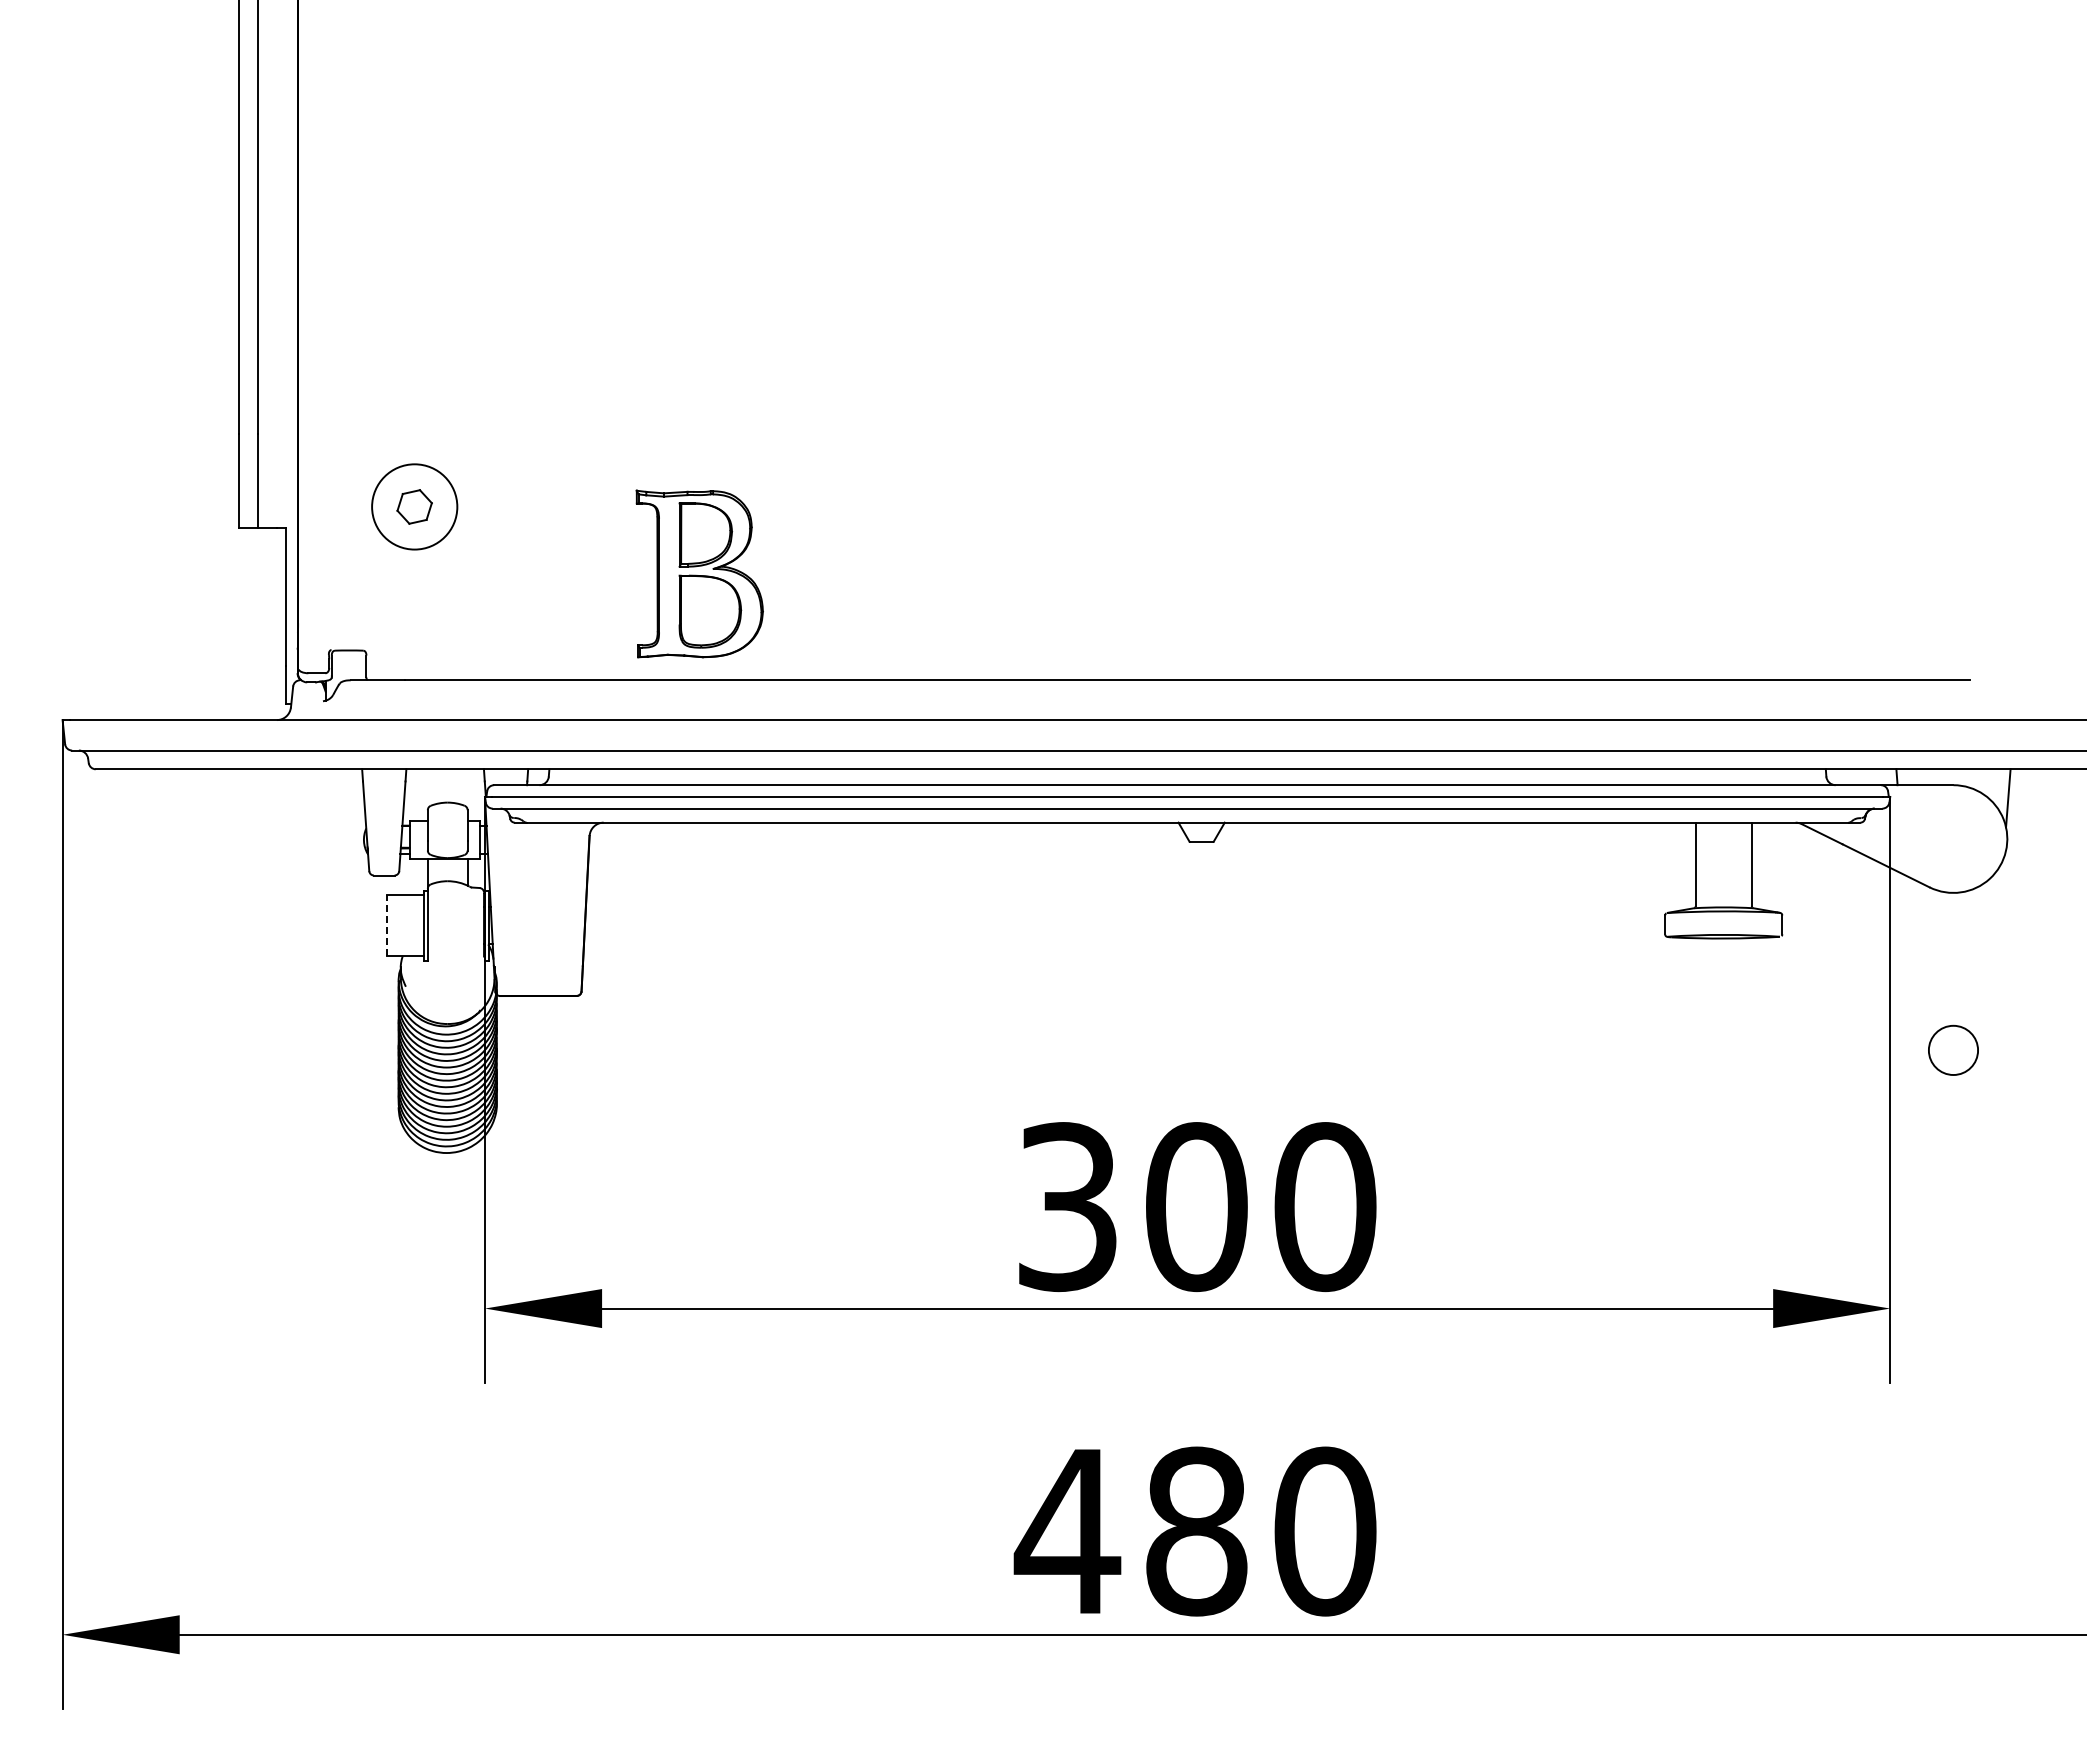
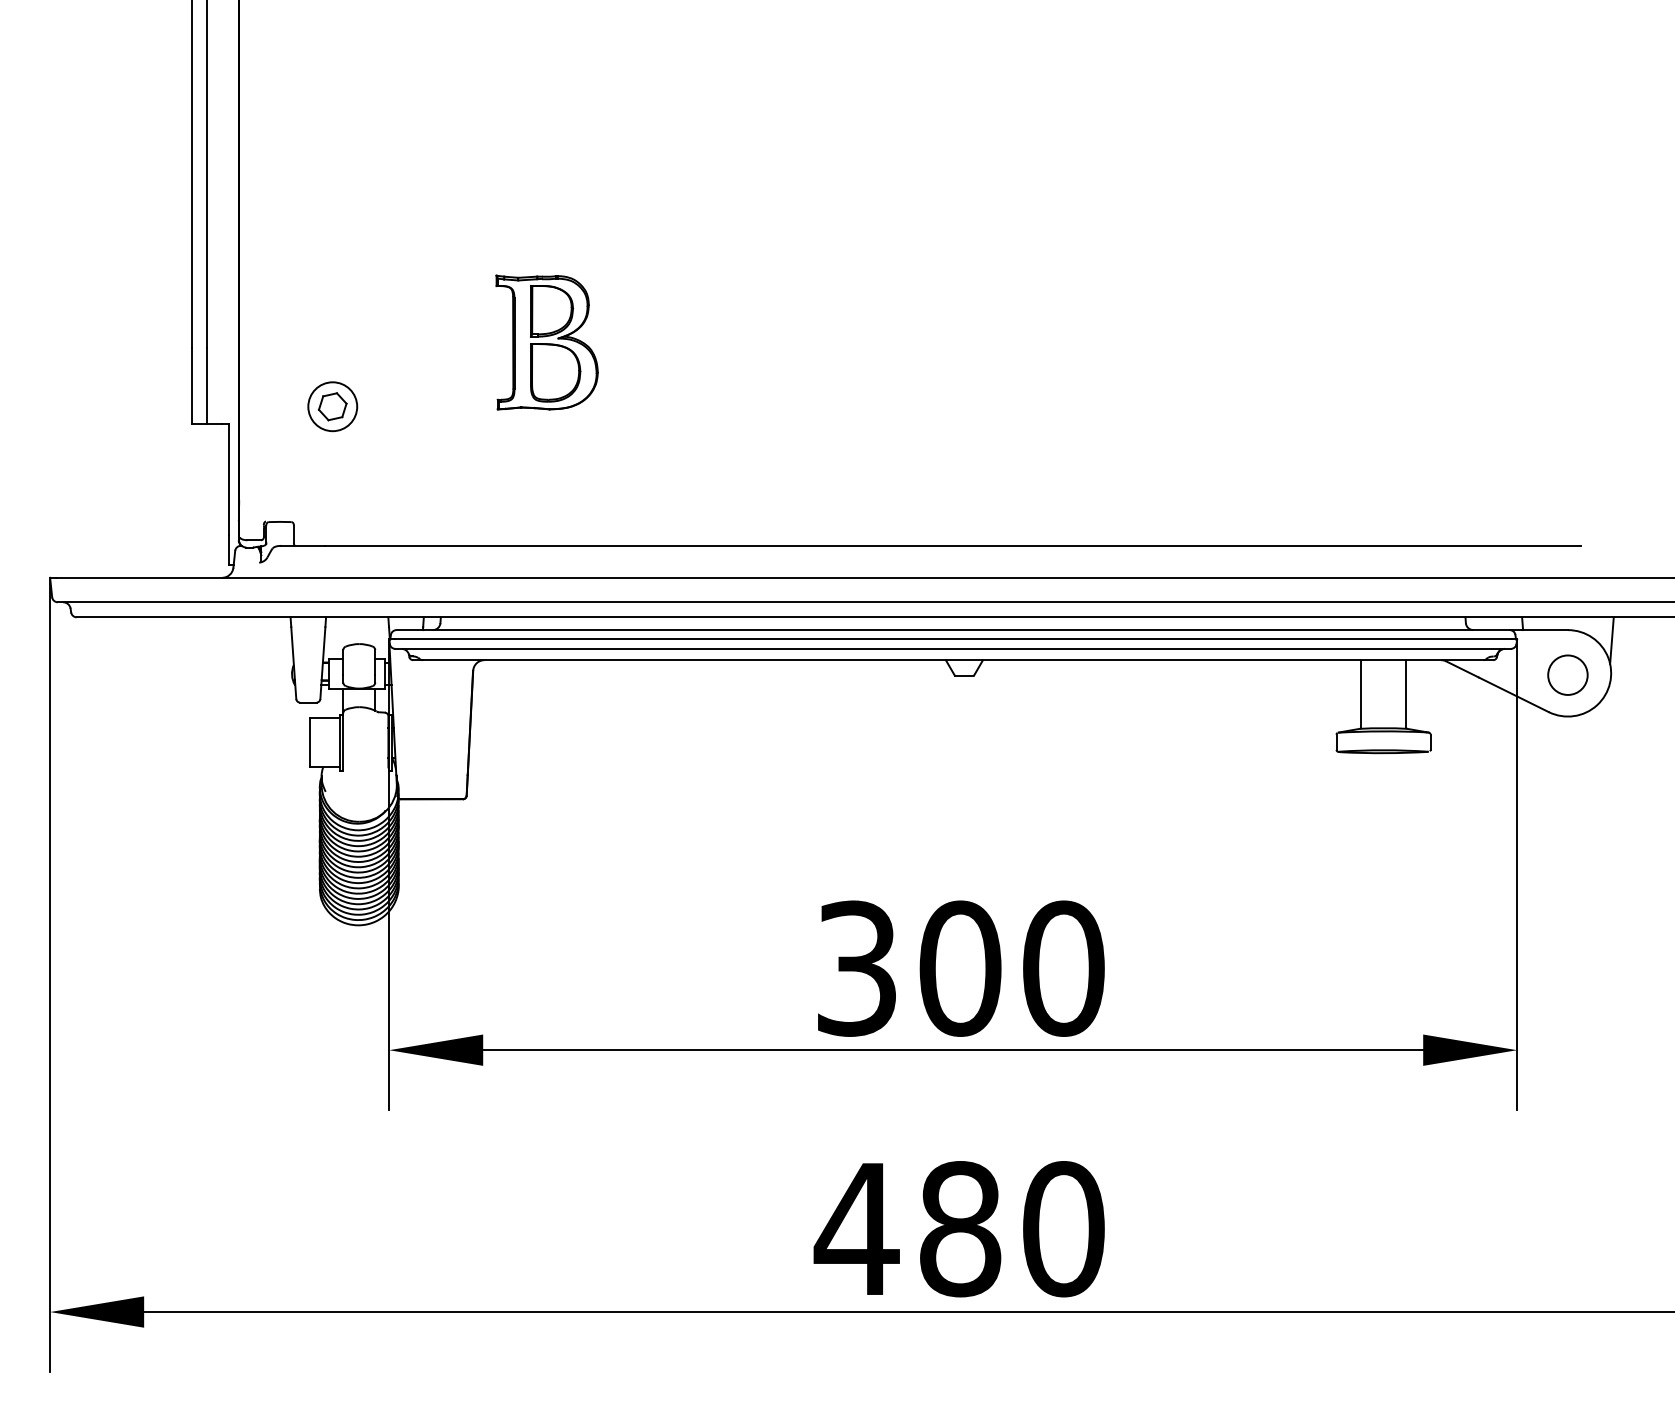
circle: (414, 506) -> (332, 406), size x0.71
part: (699, 573) -> (546, 342), moved
line: (386, 925) -> (310, 742), dashed -> solid
circle: (1953, 1049) -> (1567, 674), moved

